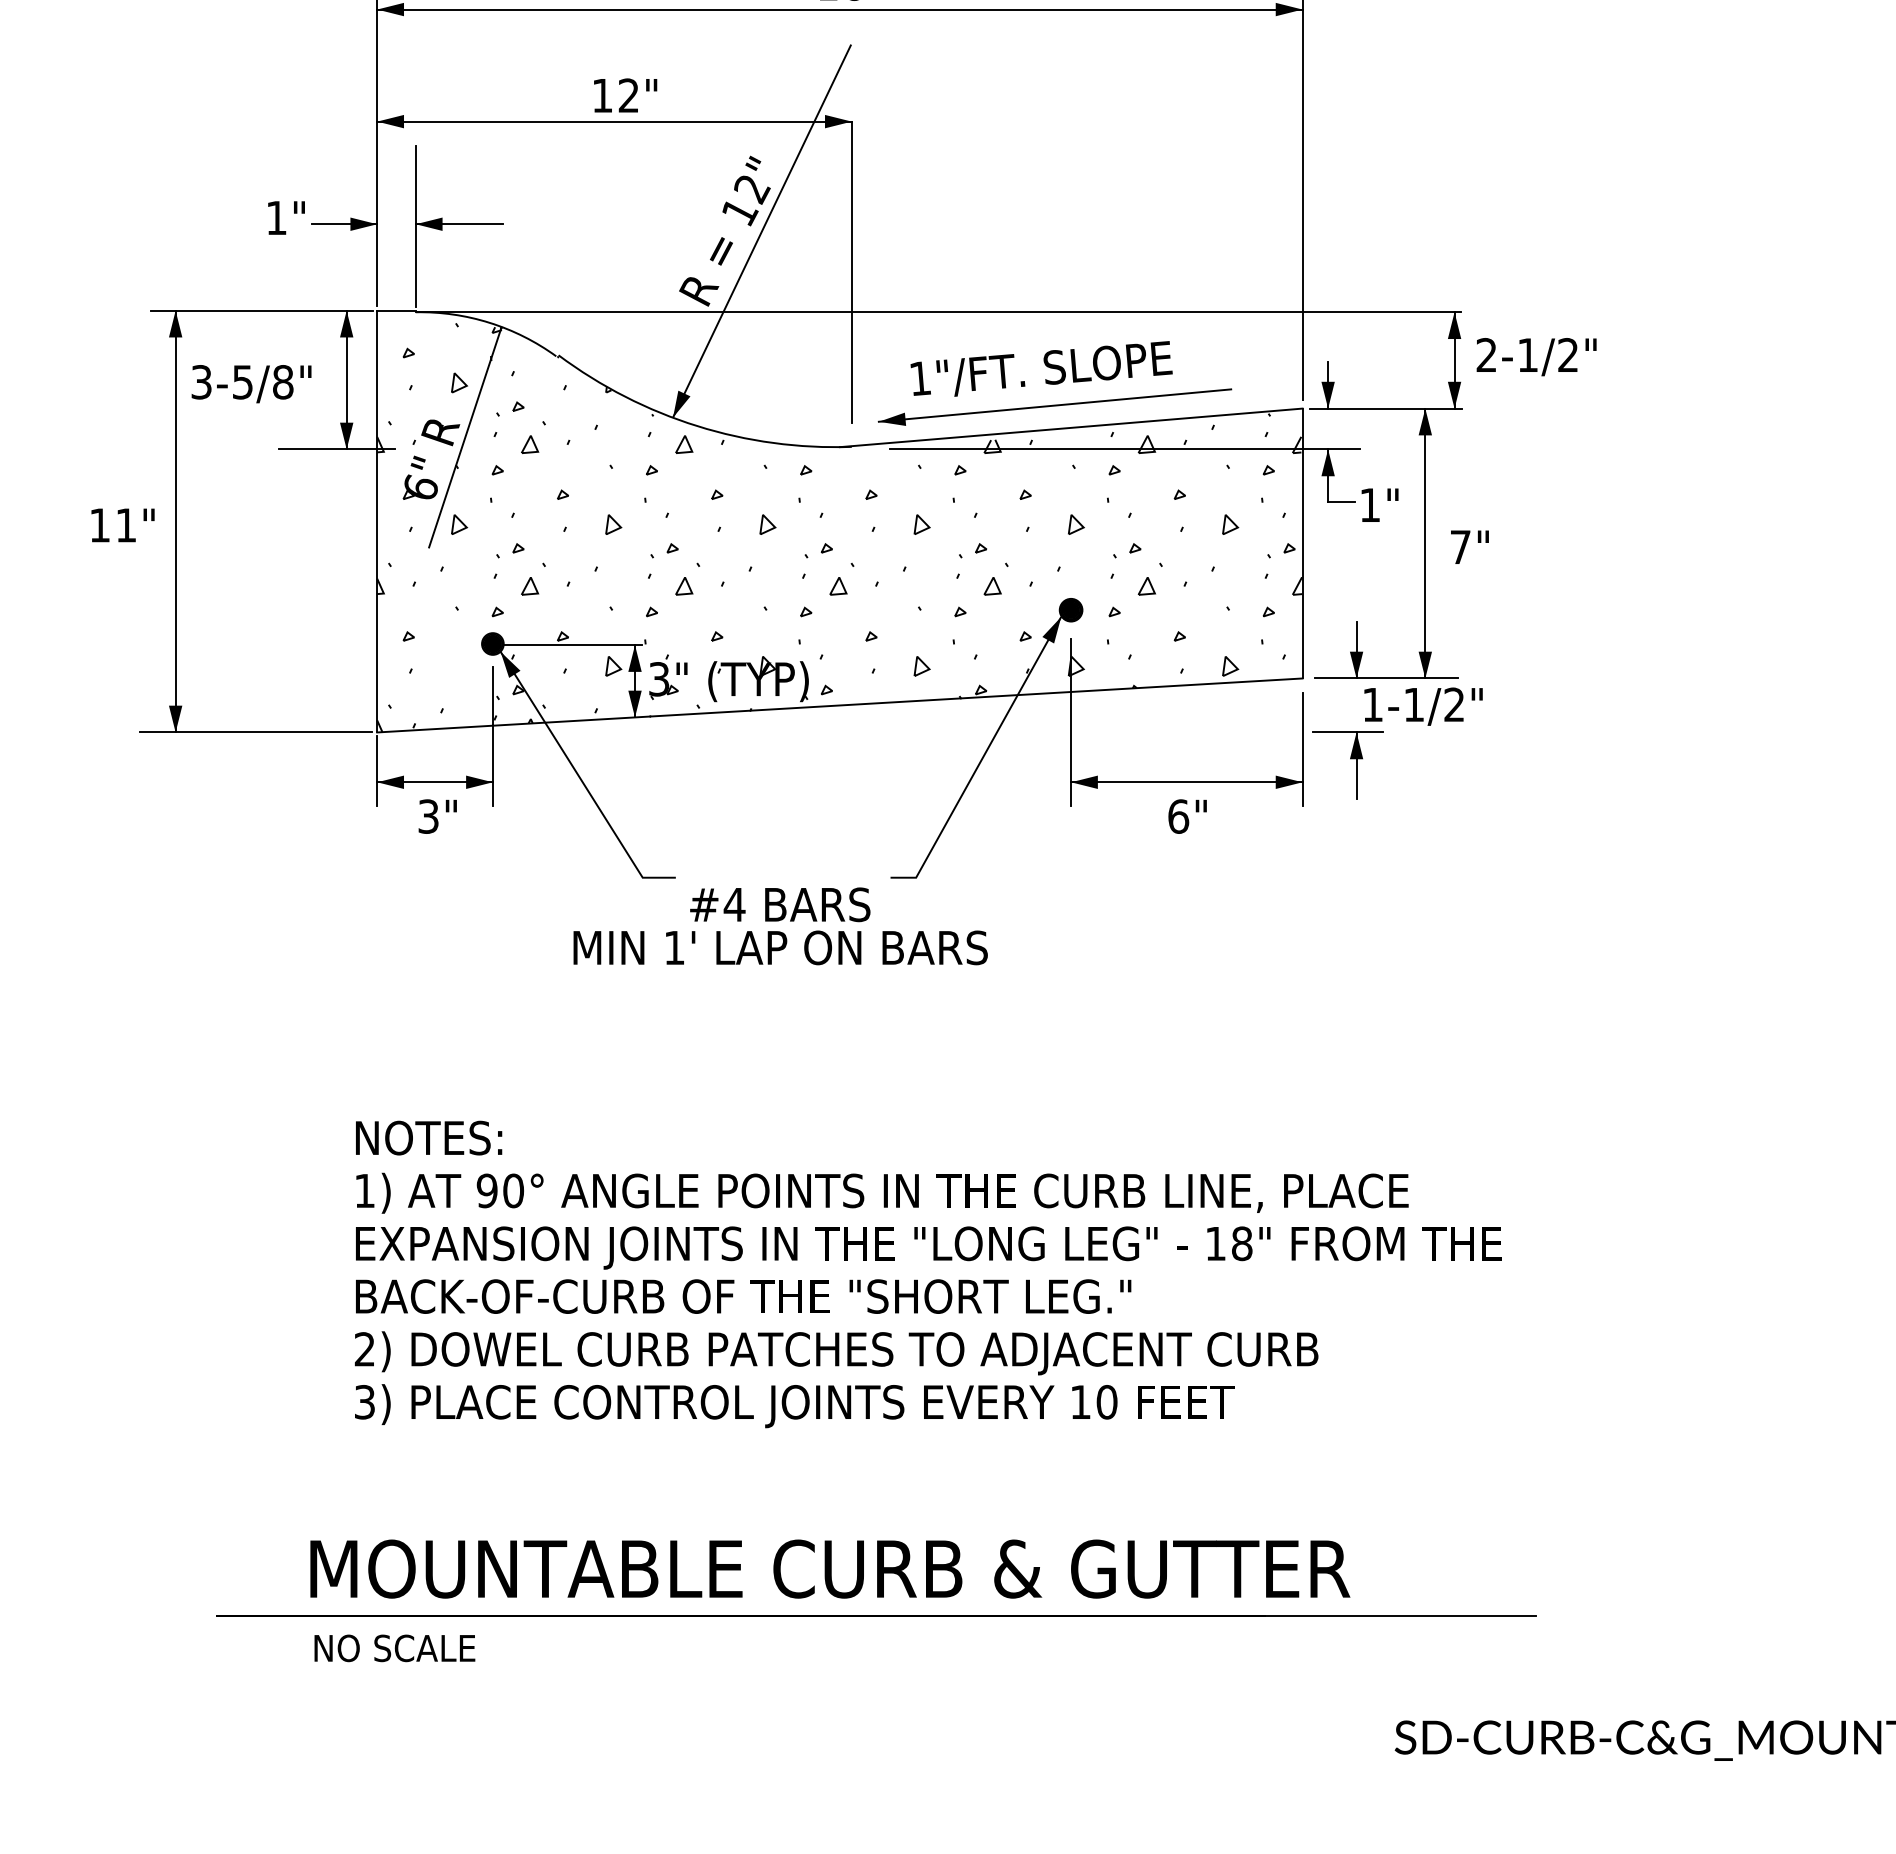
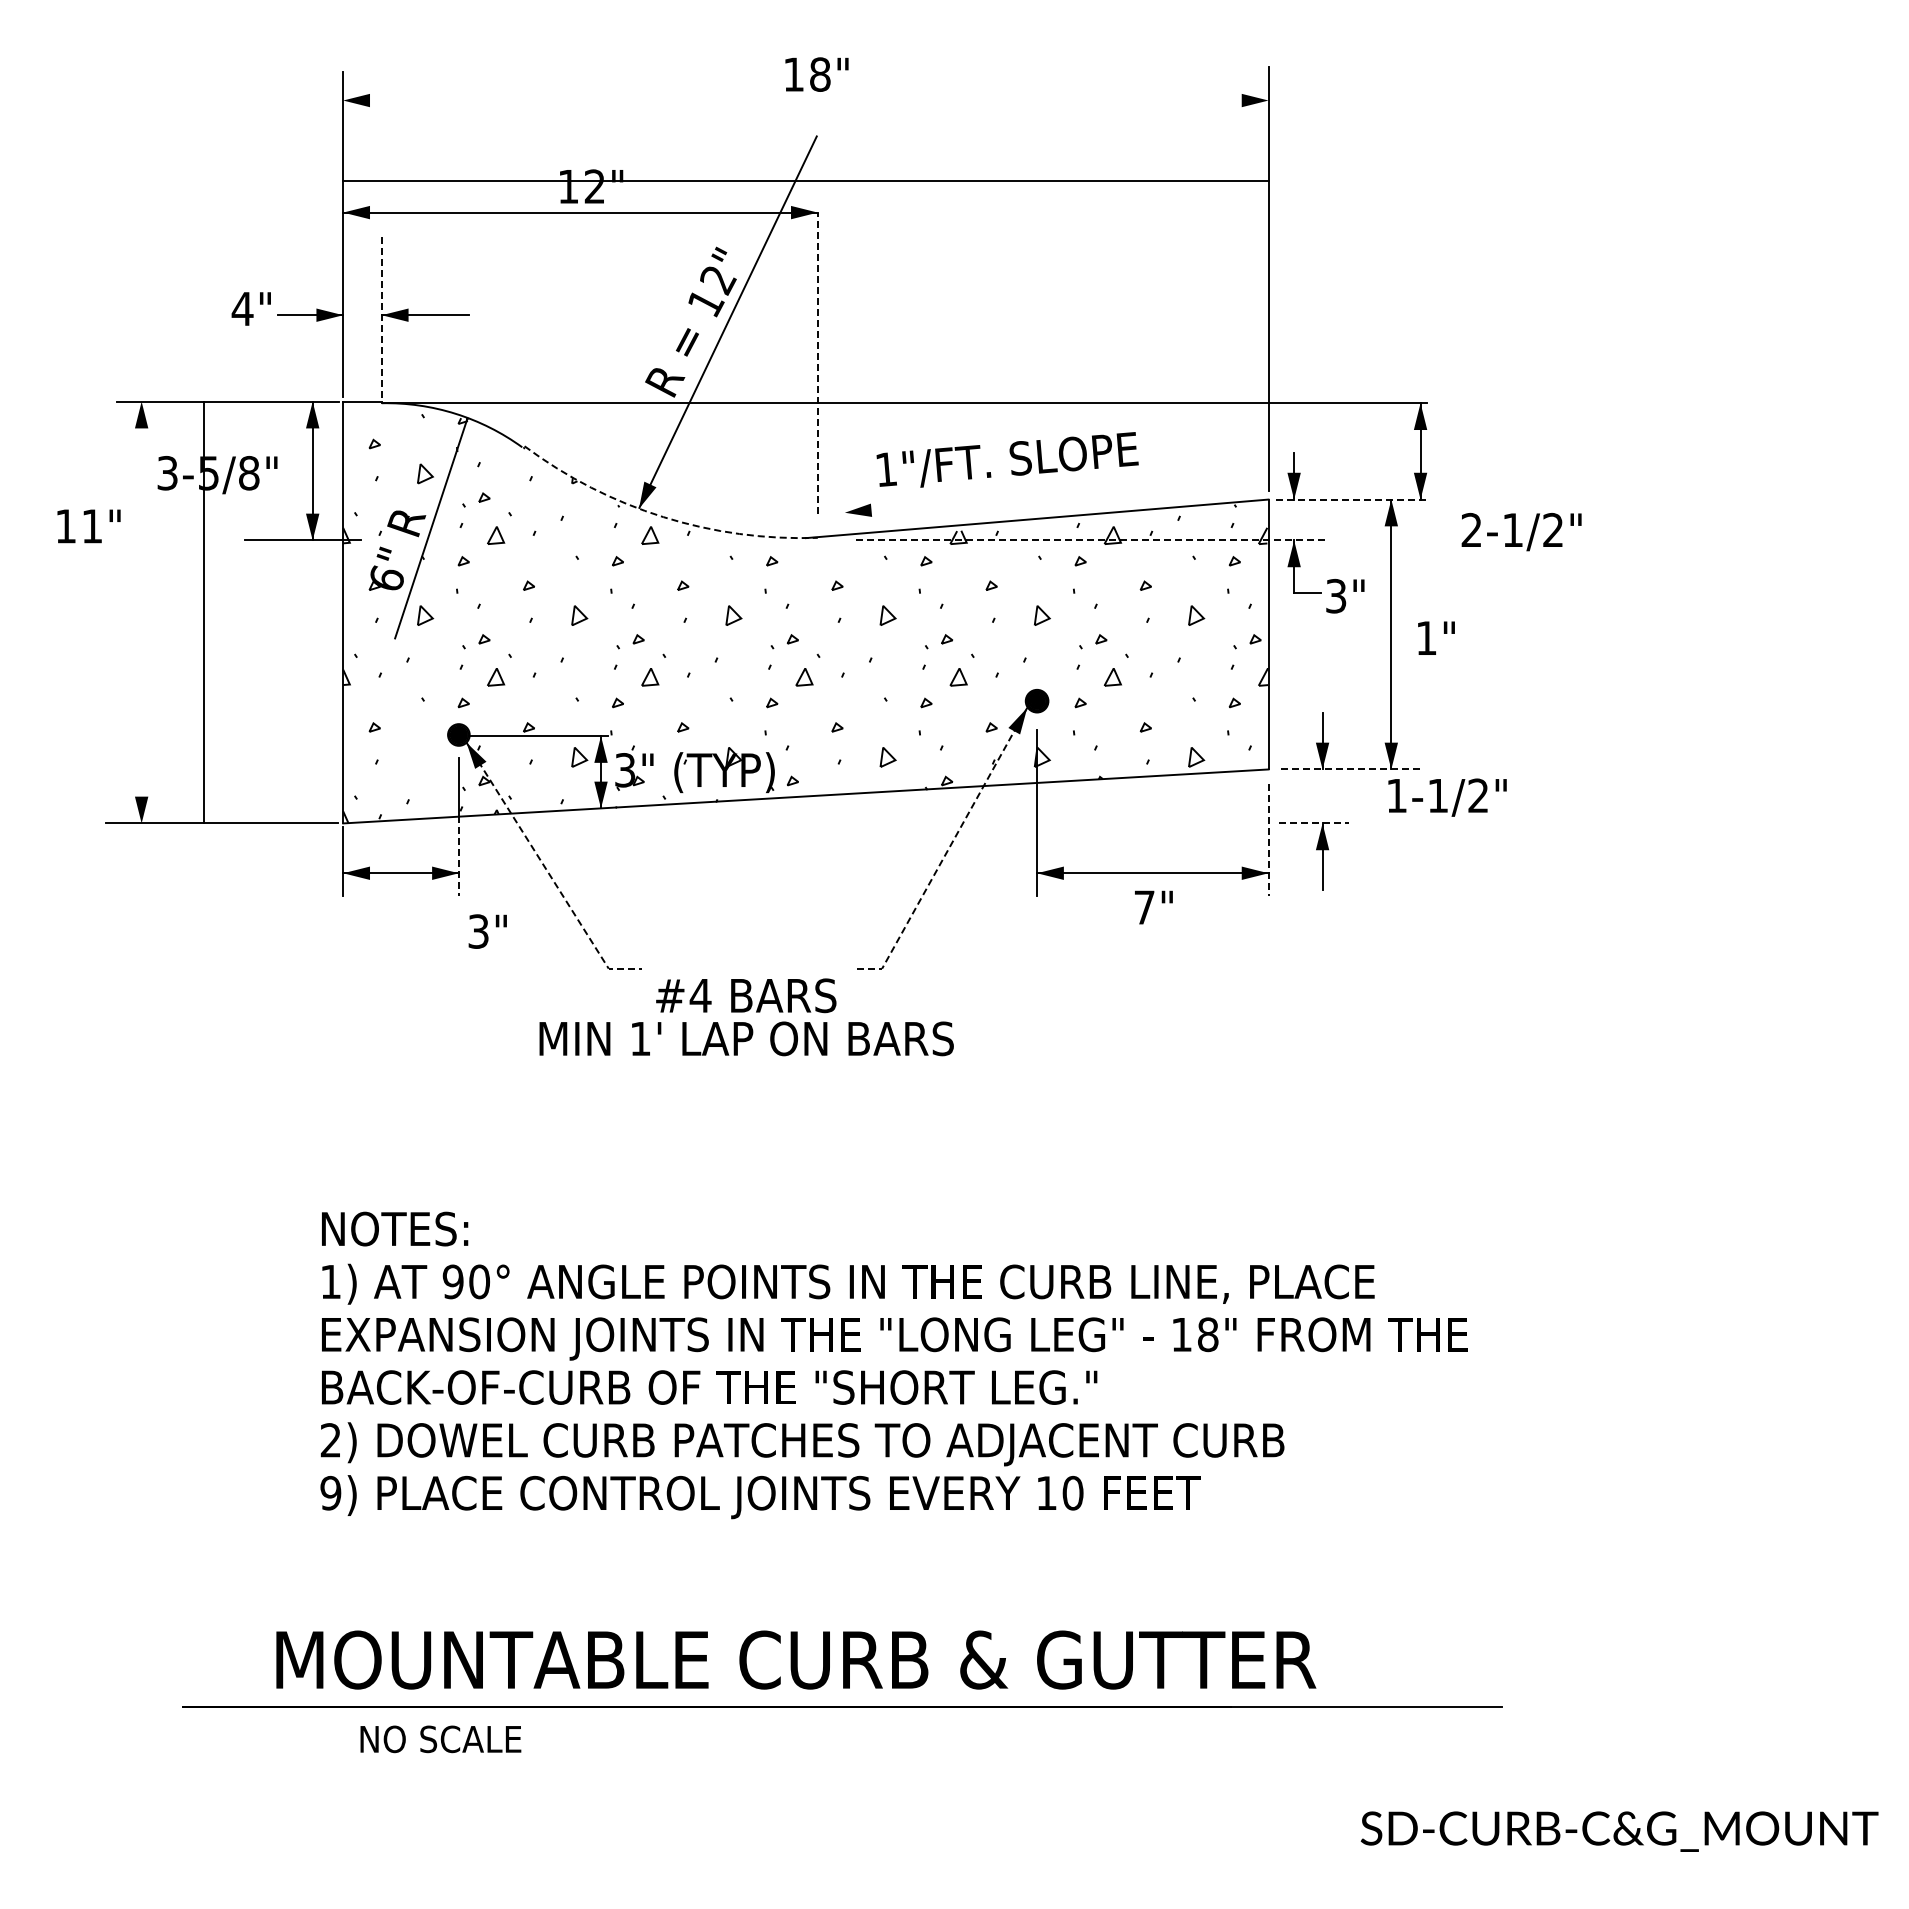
line: (839, 9) -> (805, 180), moved
text: (276, 217) -> (242, 308), 1" -> 4"
line: (415, 225) -> (381, 316), solid -> dashed
line: (851, 272) -> (817, 363), solid -> dashed
text: (1536, 357) -> (1521, 532), moved
line: (1054, 405) -> (1020, 496), removed
line: (1386, 408) -> (1352, 499), solid -> dashed
arc: (697, 426) -> (663, 517), solid -> dashed
line: (1124, 449) -> (1090, 540), solid -> dashed
text: (1370, 504) -> (1336, 595), 1" -> 3"
line: (175, 521) -> (203, 612), moved
text: (122, 525) -> (88, 526), moved
text: (1460, 546) -> (1426, 637), 7" -> 1"
line: (1386, 678) -> (1352, 769), solid -> dashed
text: (1423, 706) -> (1447, 797), moved
line: (1348, 732) -> (1314, 823), solid -> dashed
line: (1302, 749) -> (1268, 840), solid -> dashed
line: (982, 759) -> (948, 850), solid -> dashed
line: (492, 765) -> (458, 856), solid -> dashed
line: (581, 779) -> (547, 870), solid -> dashed
text: (437, 816) -> (487, 931), moved
text: (1178, 816) -> (1144, 907), 6" -> 7"
text: (364, 1402) -> (330, 1493), 3) -> 9)
text: (394, 1648) -> (440, 1739), moved

